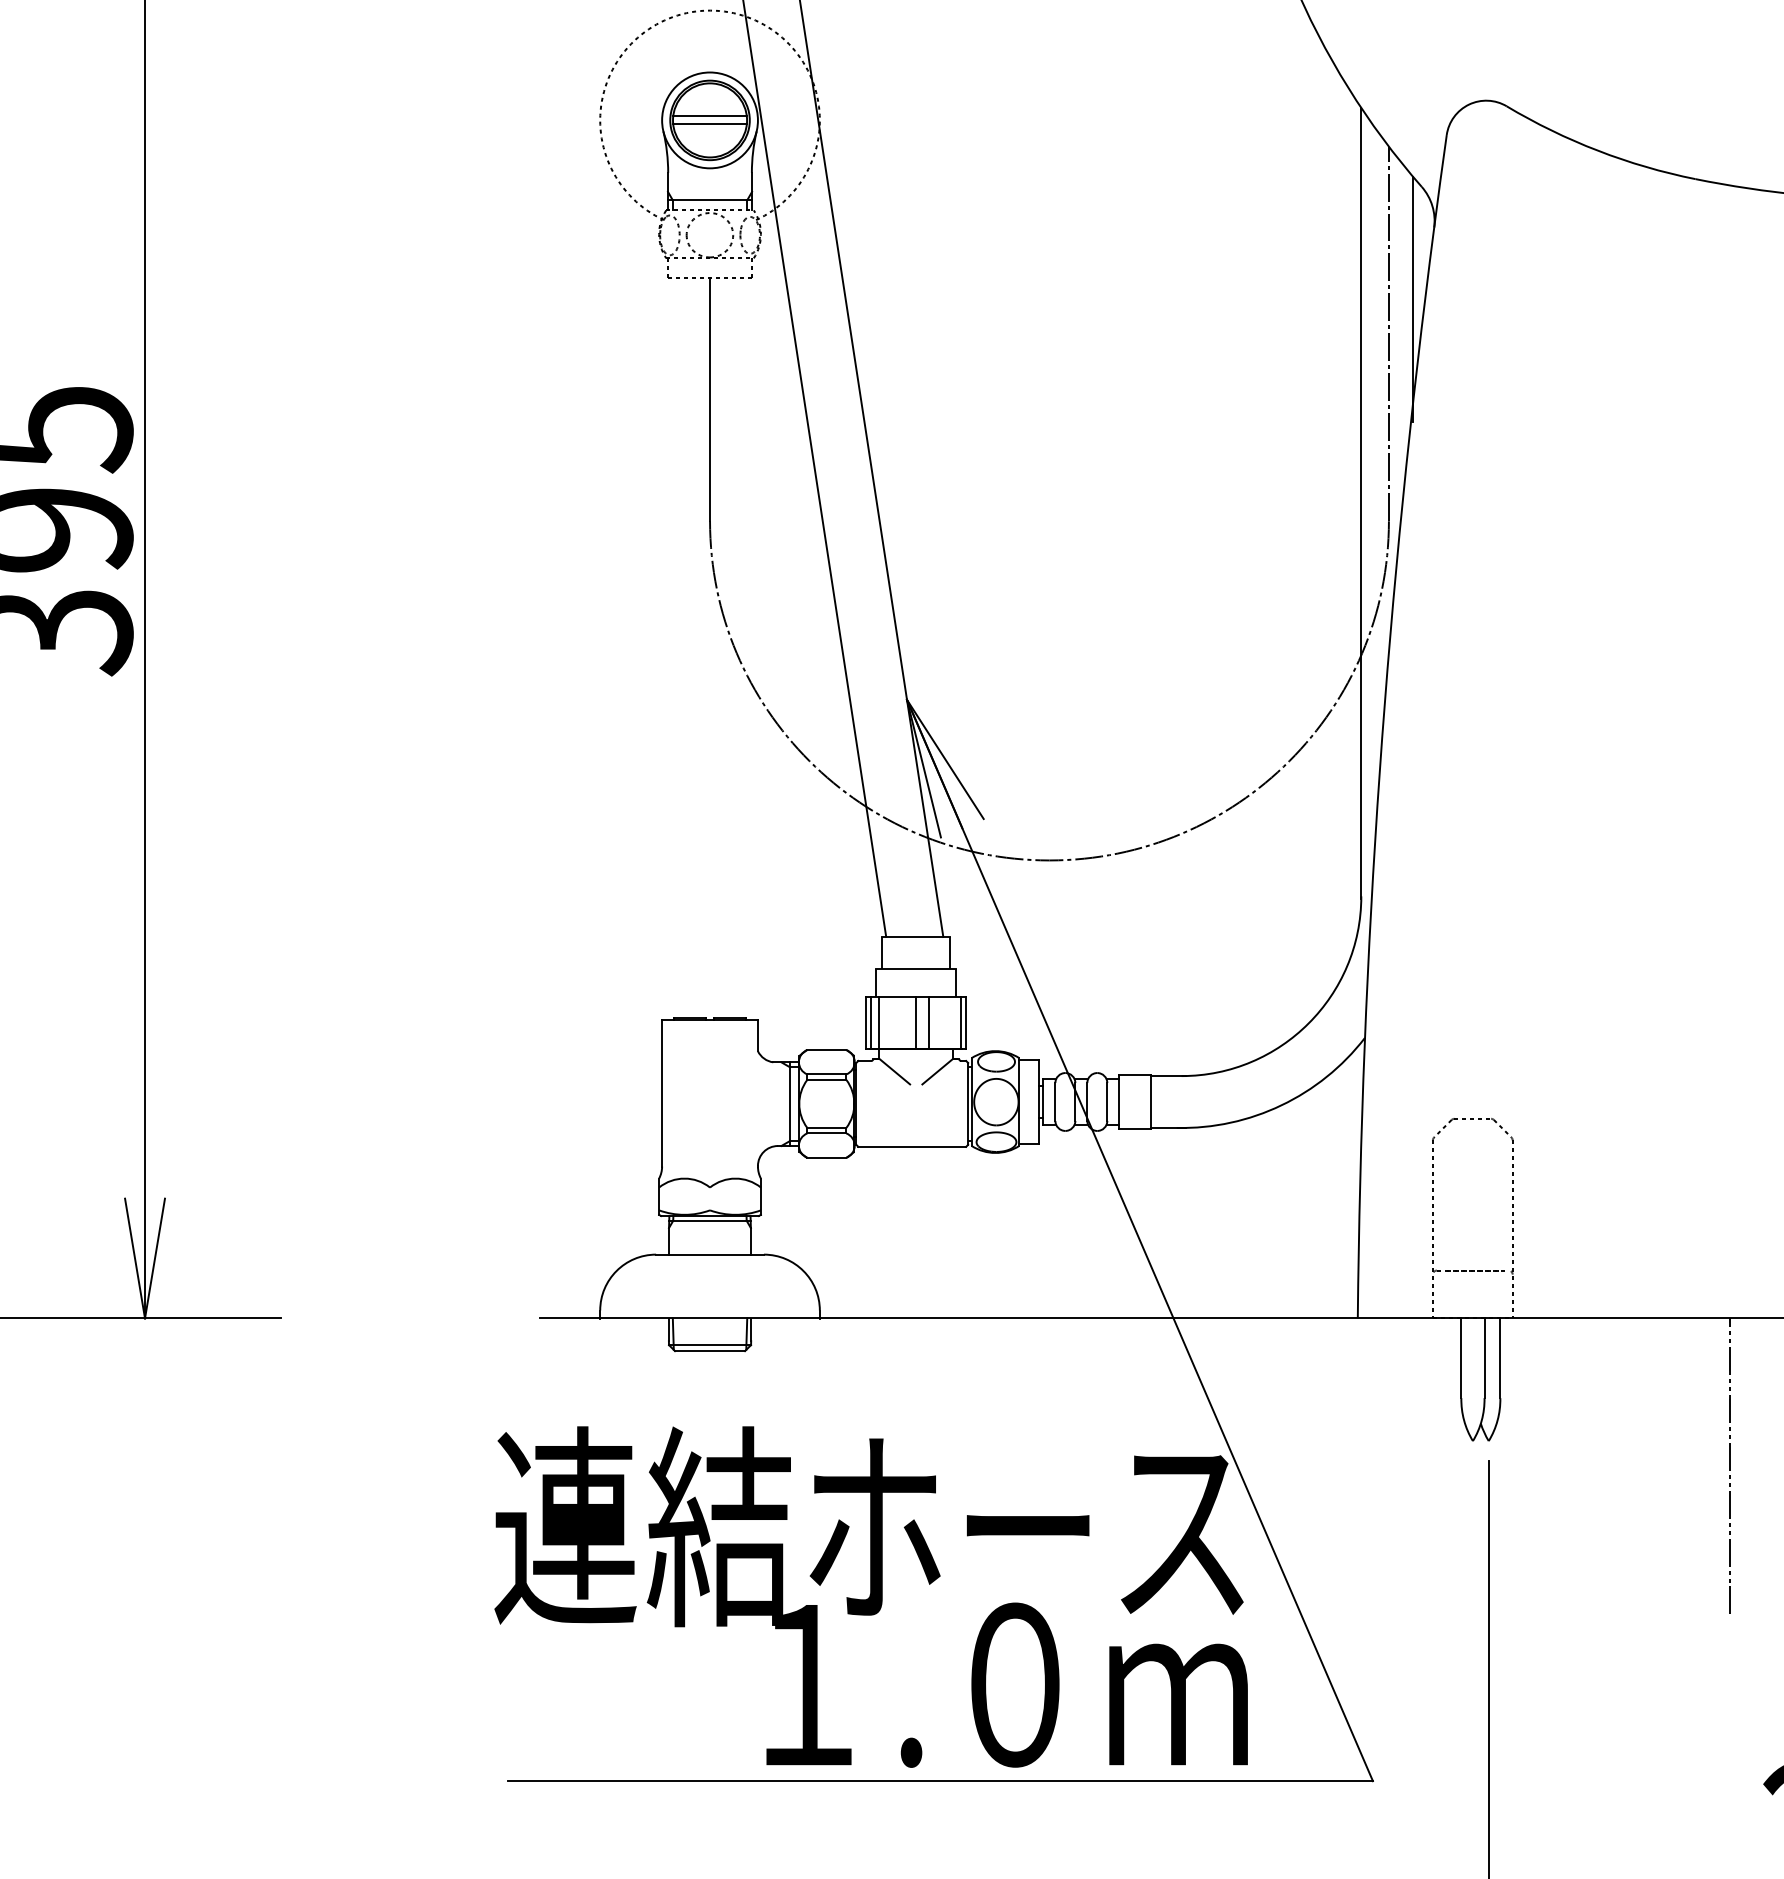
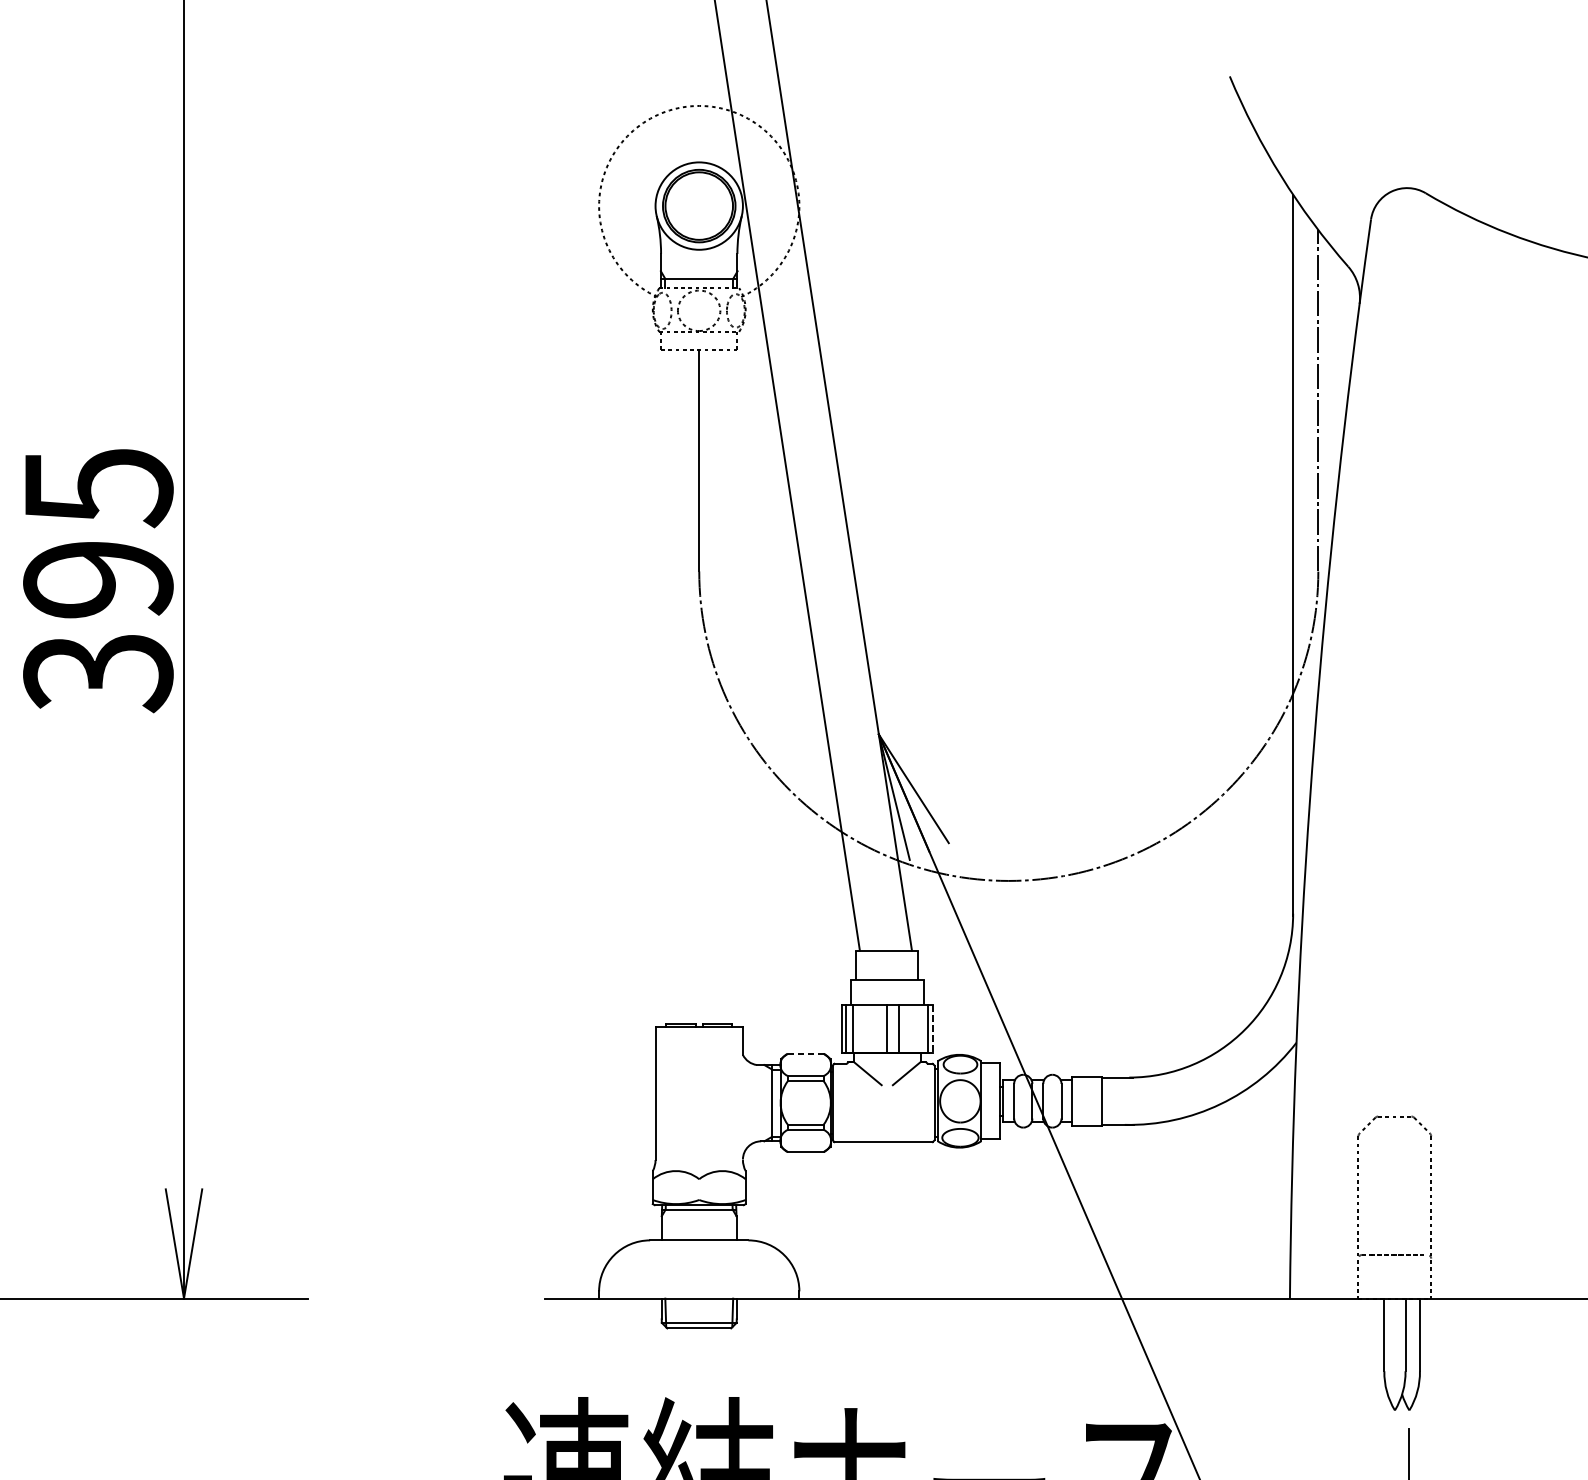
line: (709, 116) -> (698, 202), removed
line: (709, 124) -> (698, 209), removed
line: (1413, 298) -> (1340, 368), removed
line: (966, 1022) -> (933, 1028), solid -> dashed
line: (826, 1050) -> (805, 1054), solid -> dashed

